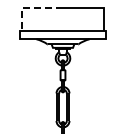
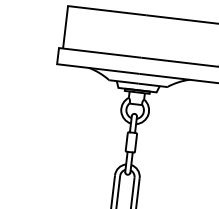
line: (30, 8) -> (84, 8), dashed -> solid

